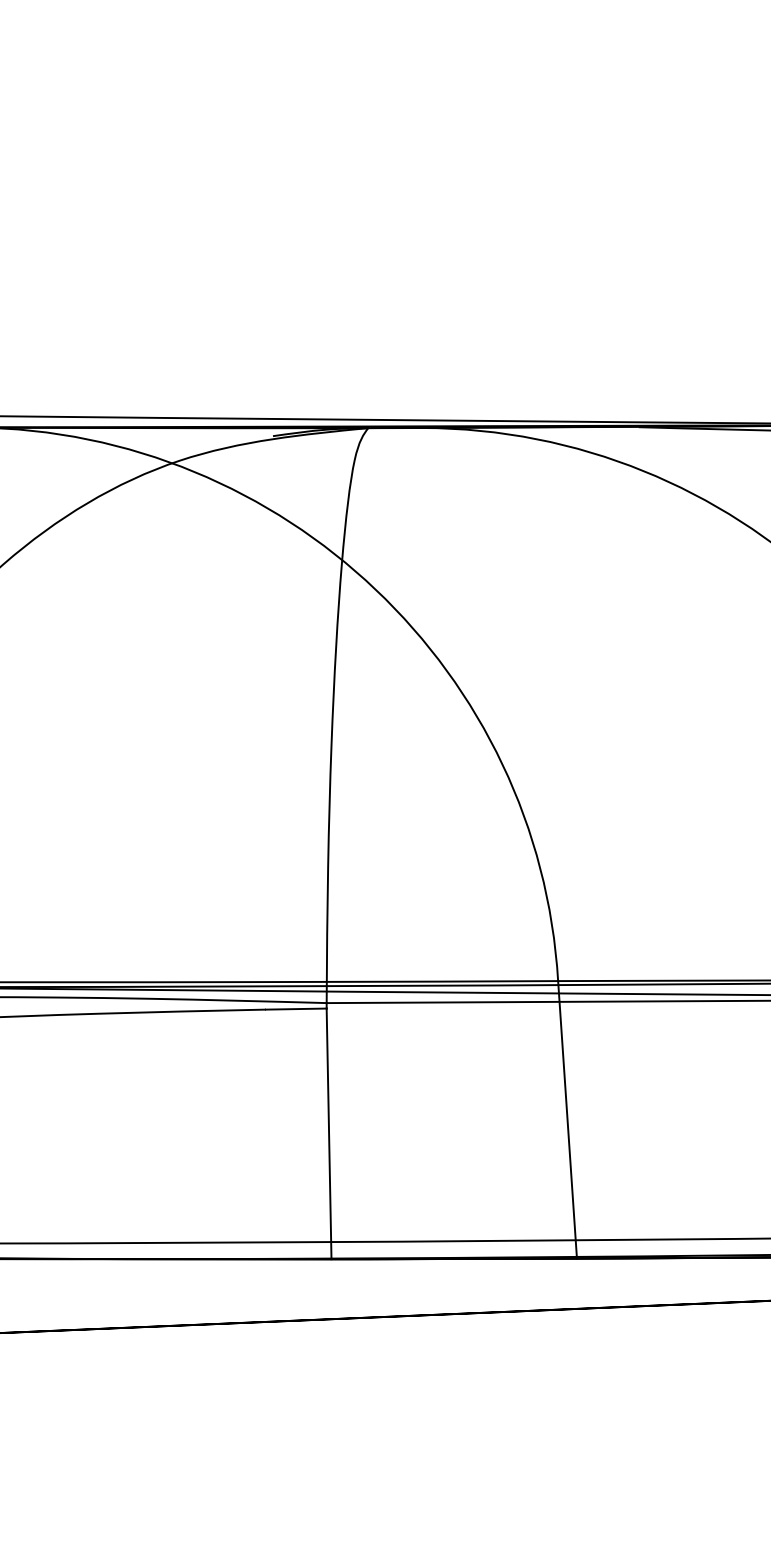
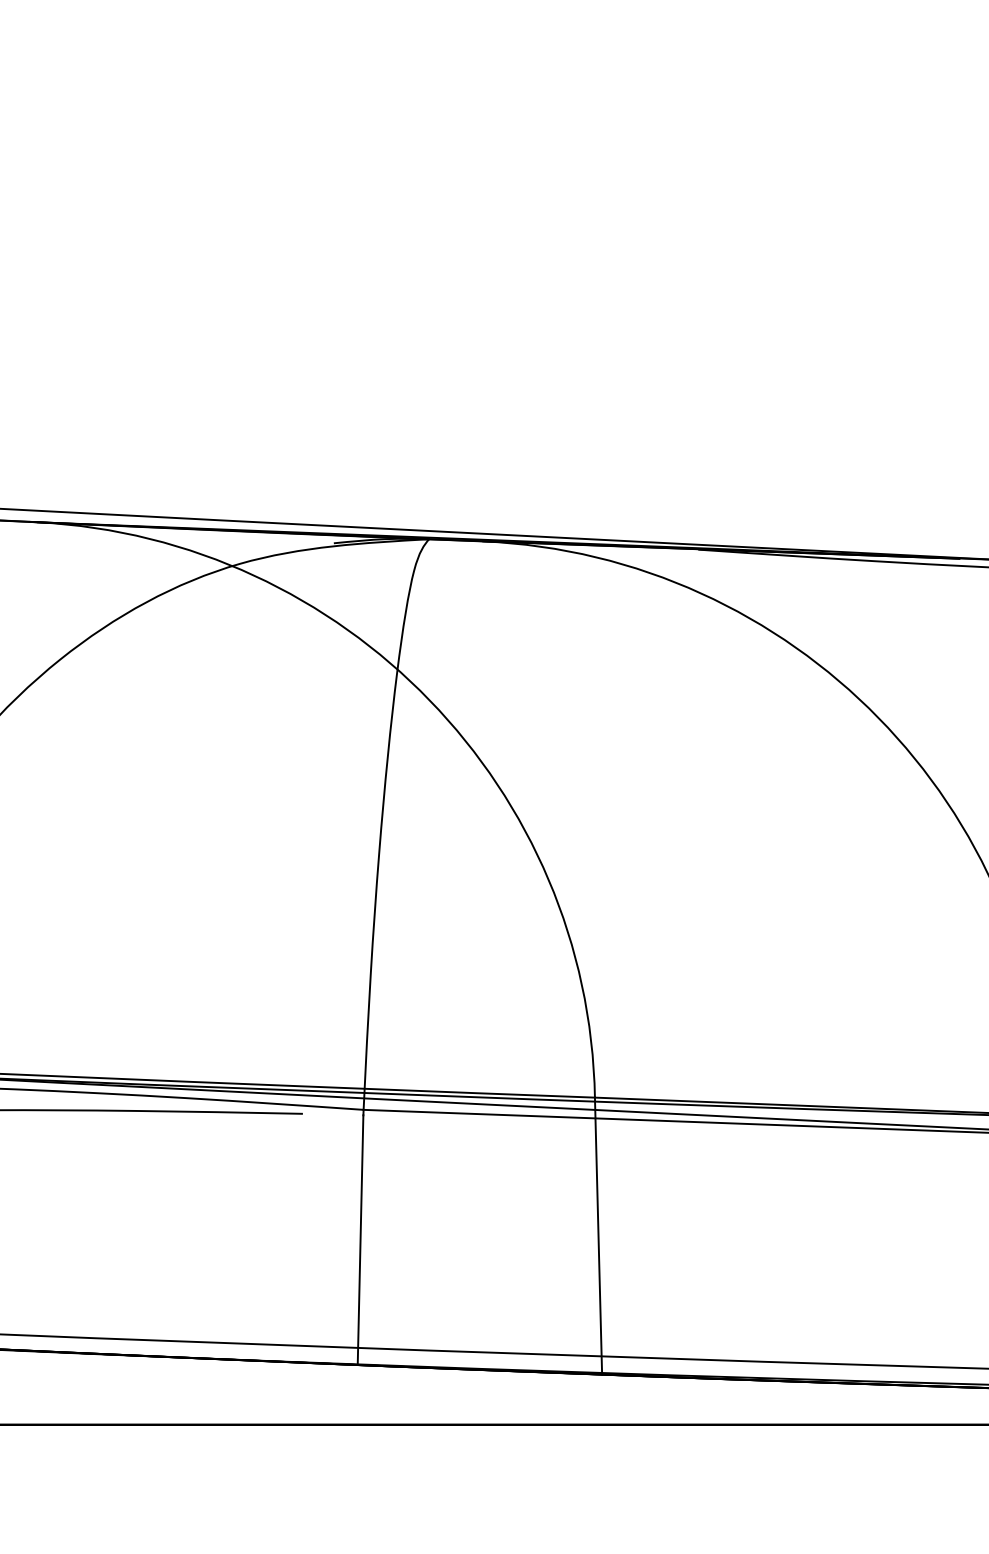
line: (295, 1009) -> (332, 1114), removed

